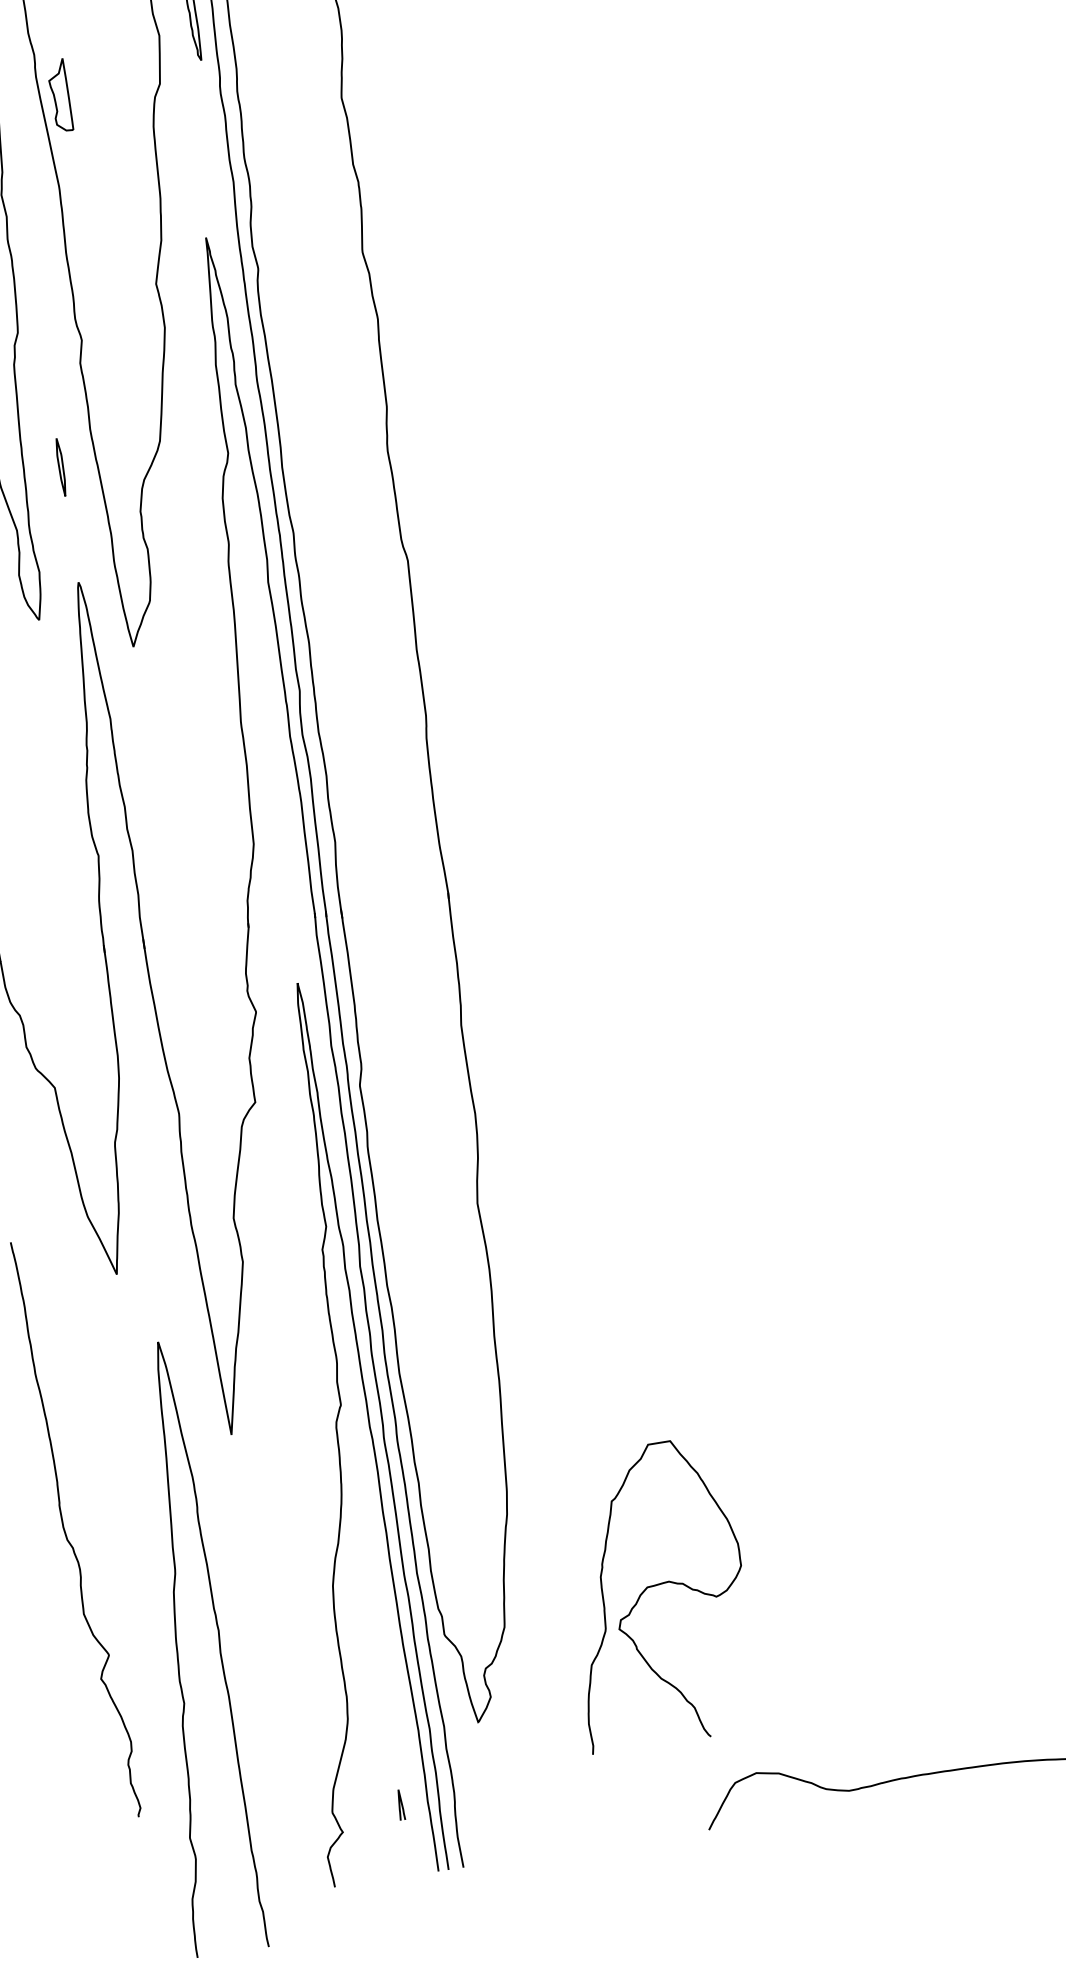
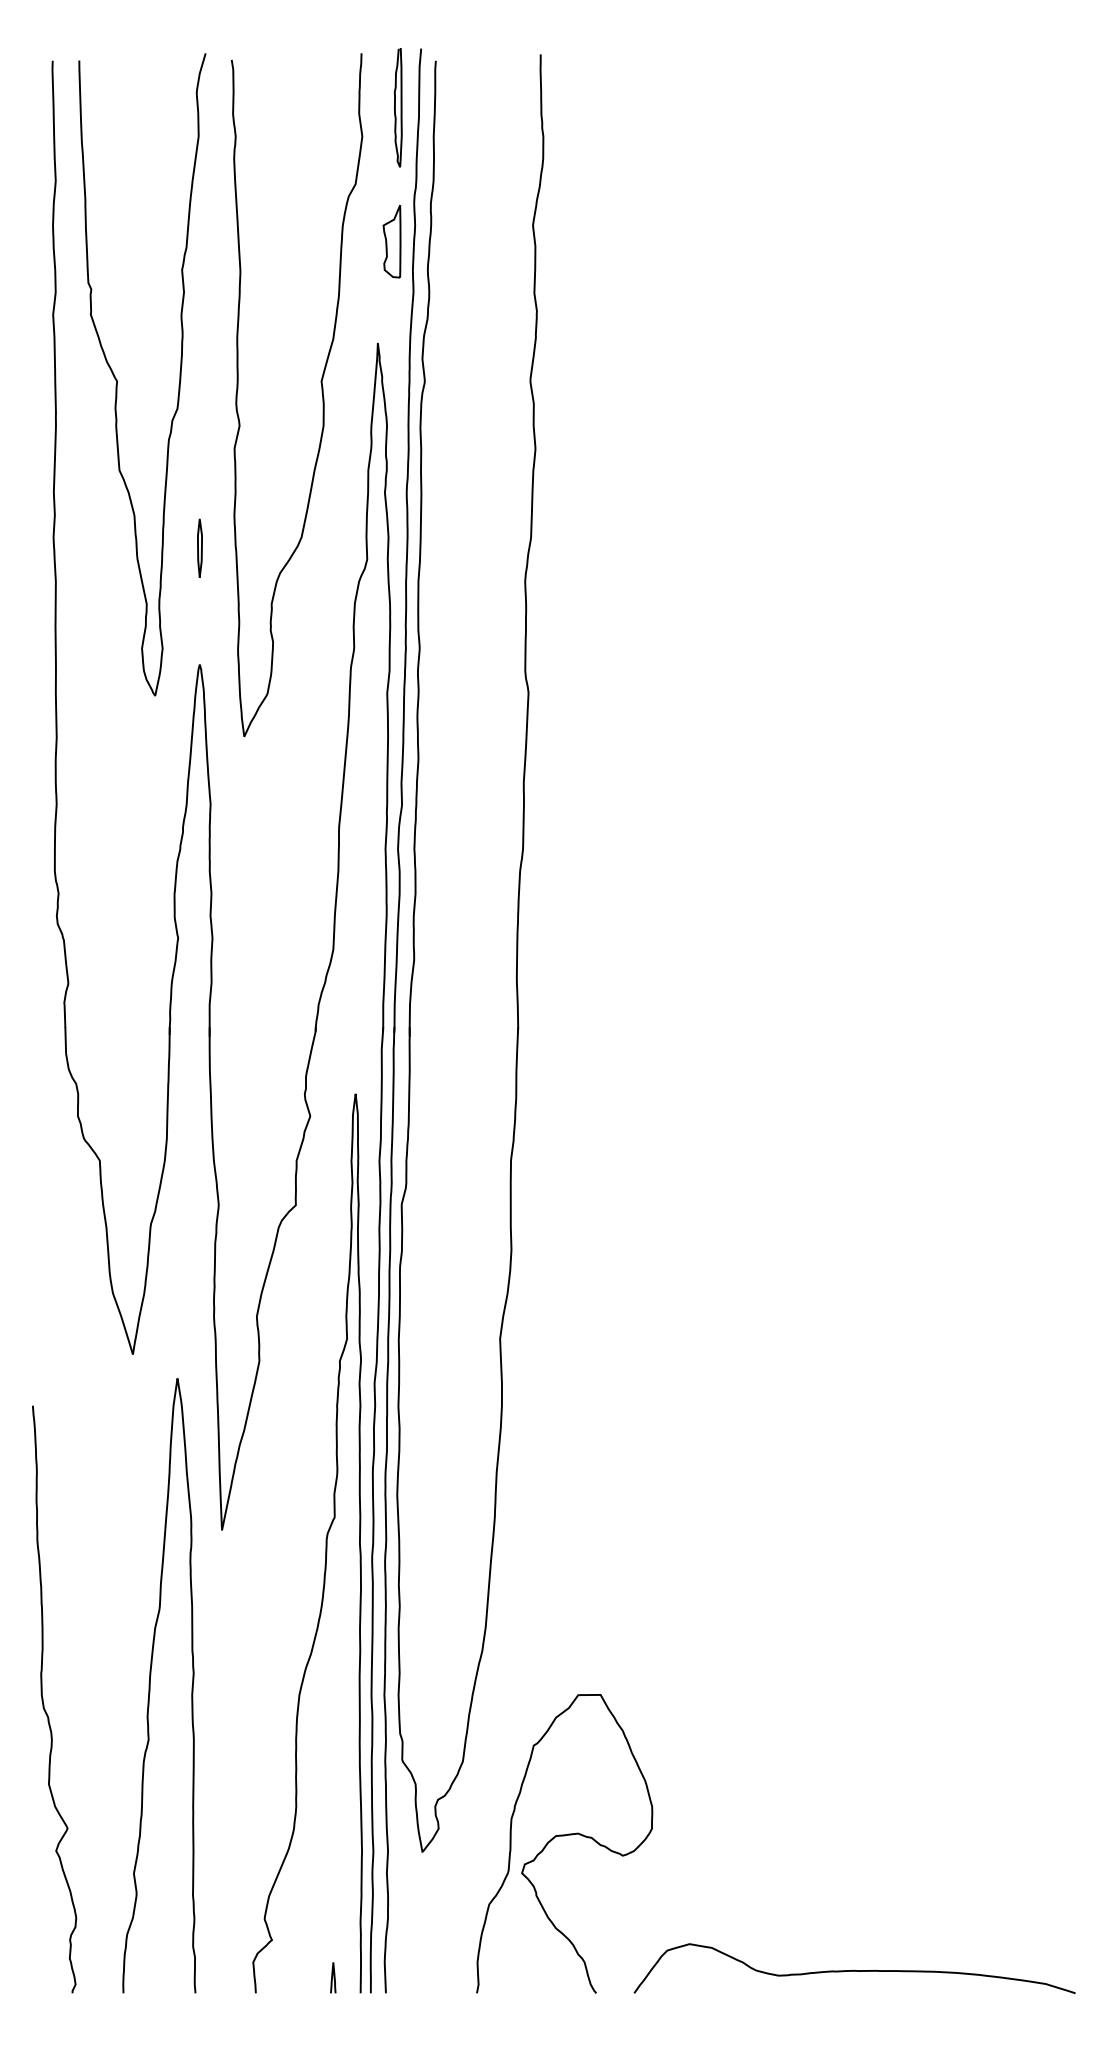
part: (59, 95) -> (391, 241), moved
curve: (65, 1531) -> (43, 1699), moved
curve: (655, 1586) -> (564, 1836), moved
curve: (177, 1649) -> (150, 1685), moved
curve: (400, 1804) -> (333, 1977), moved

